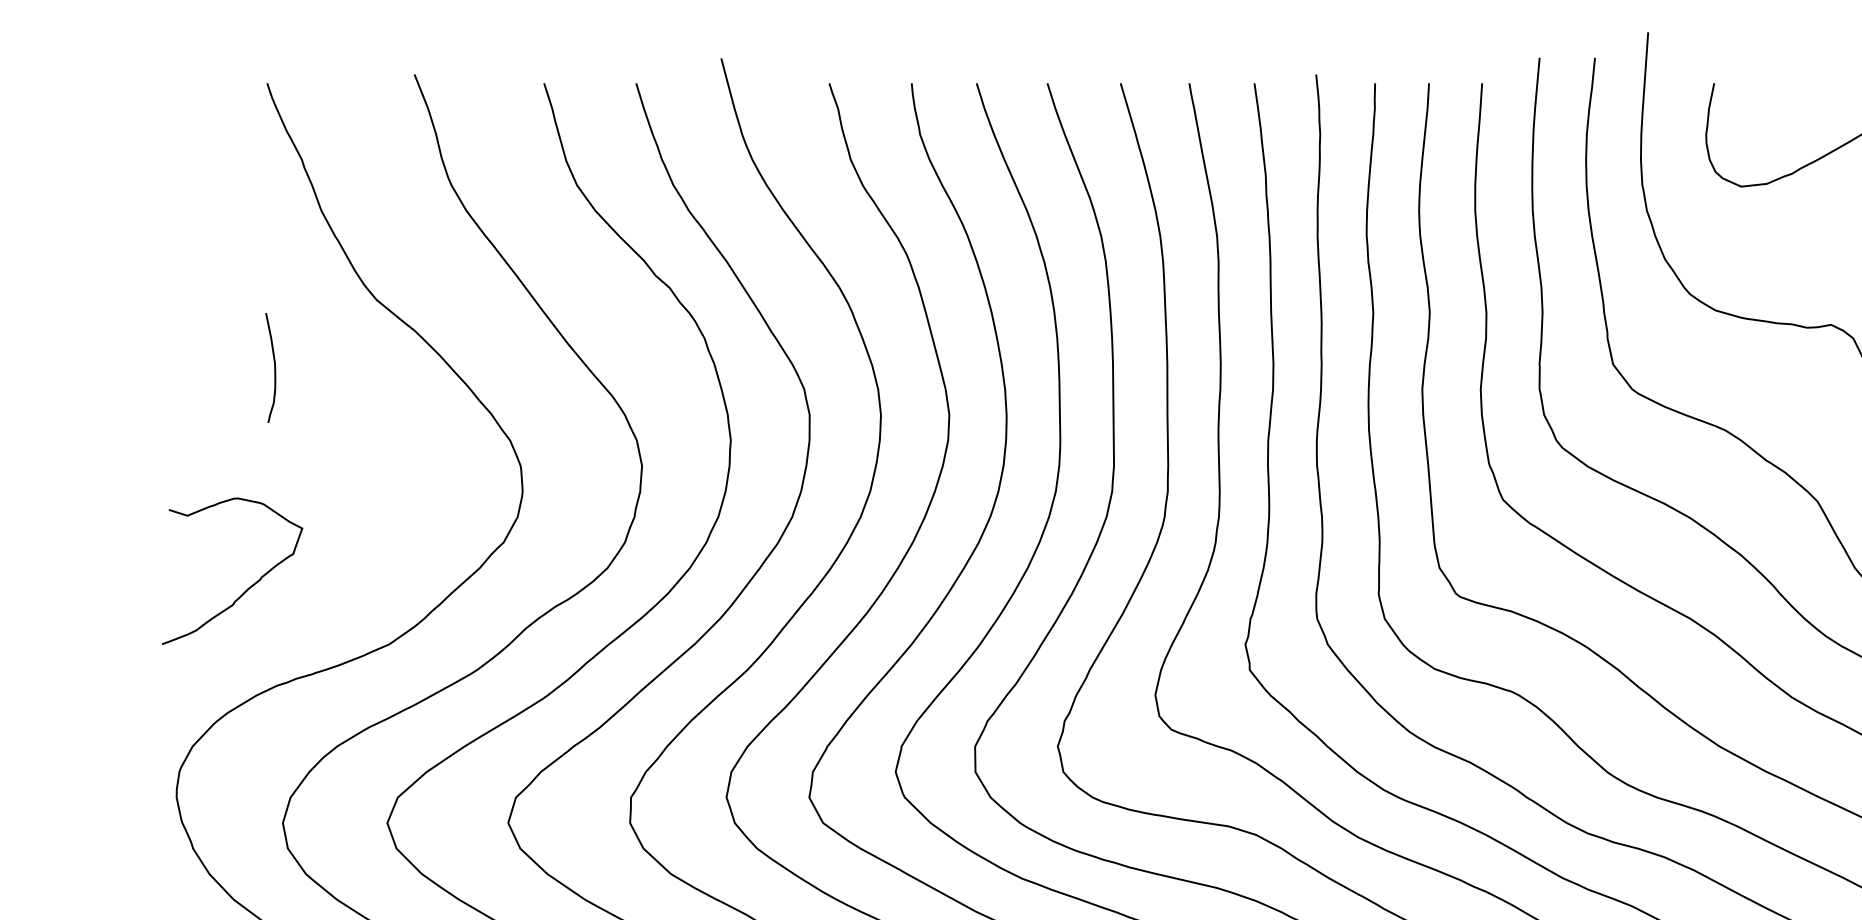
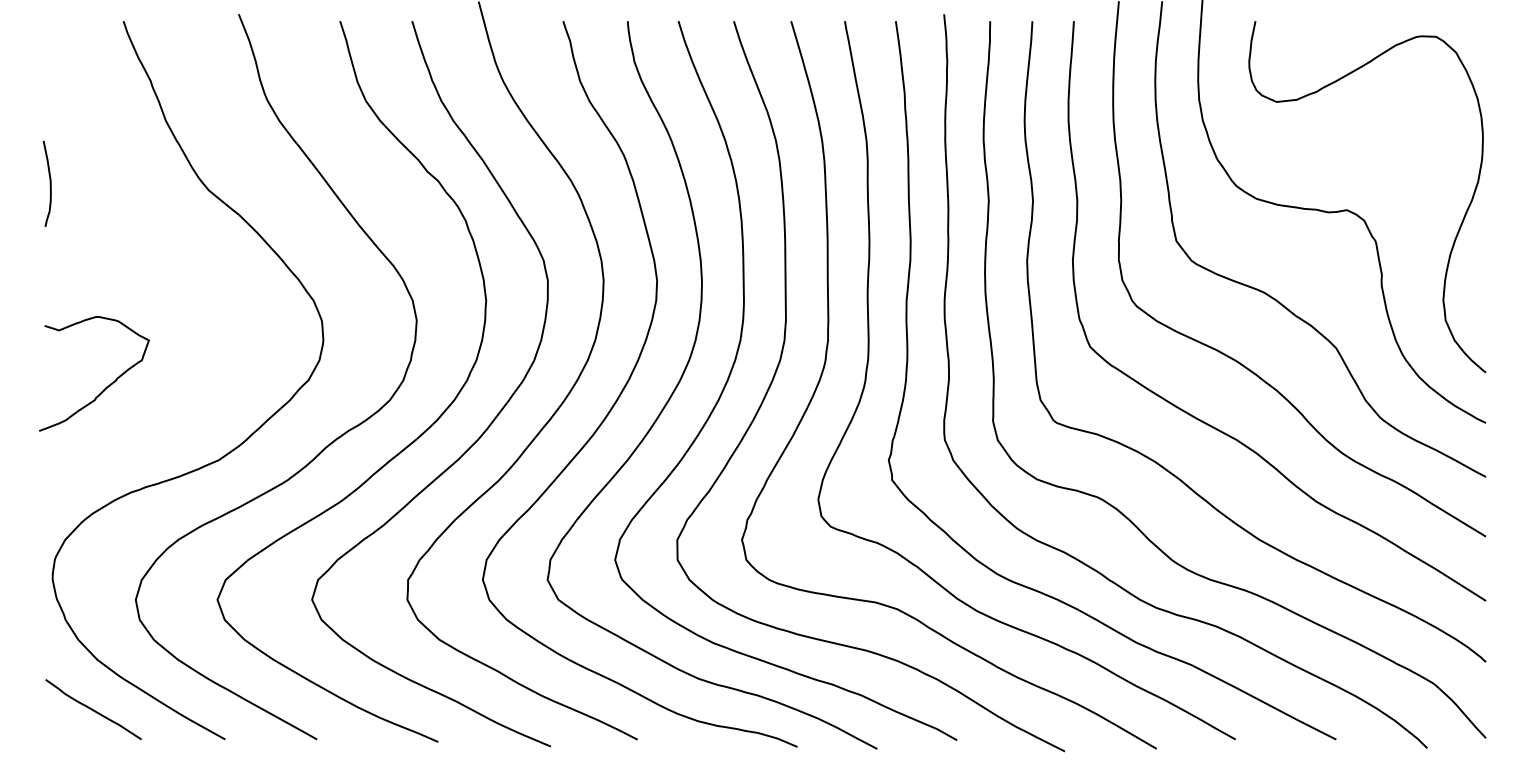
curve: (273, 367) -> (49, 183), moved
curve: (248, 587) -> (106, 386), moved

